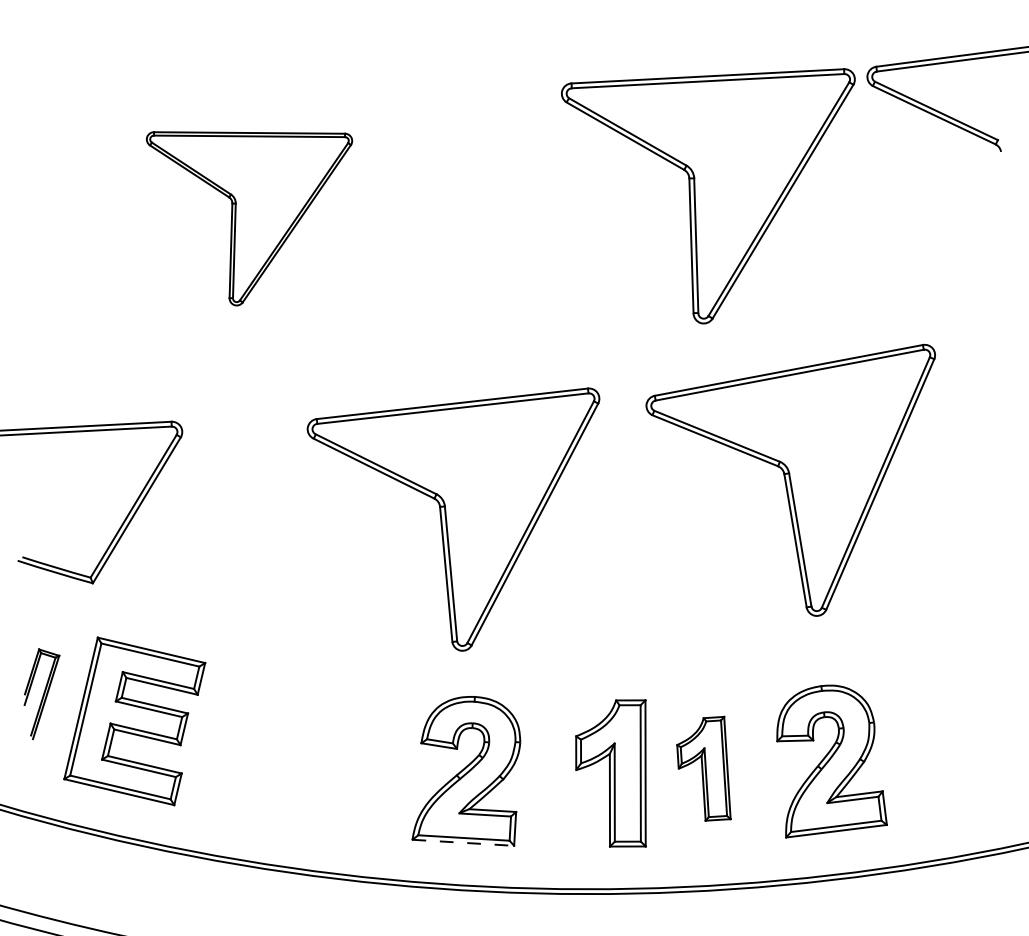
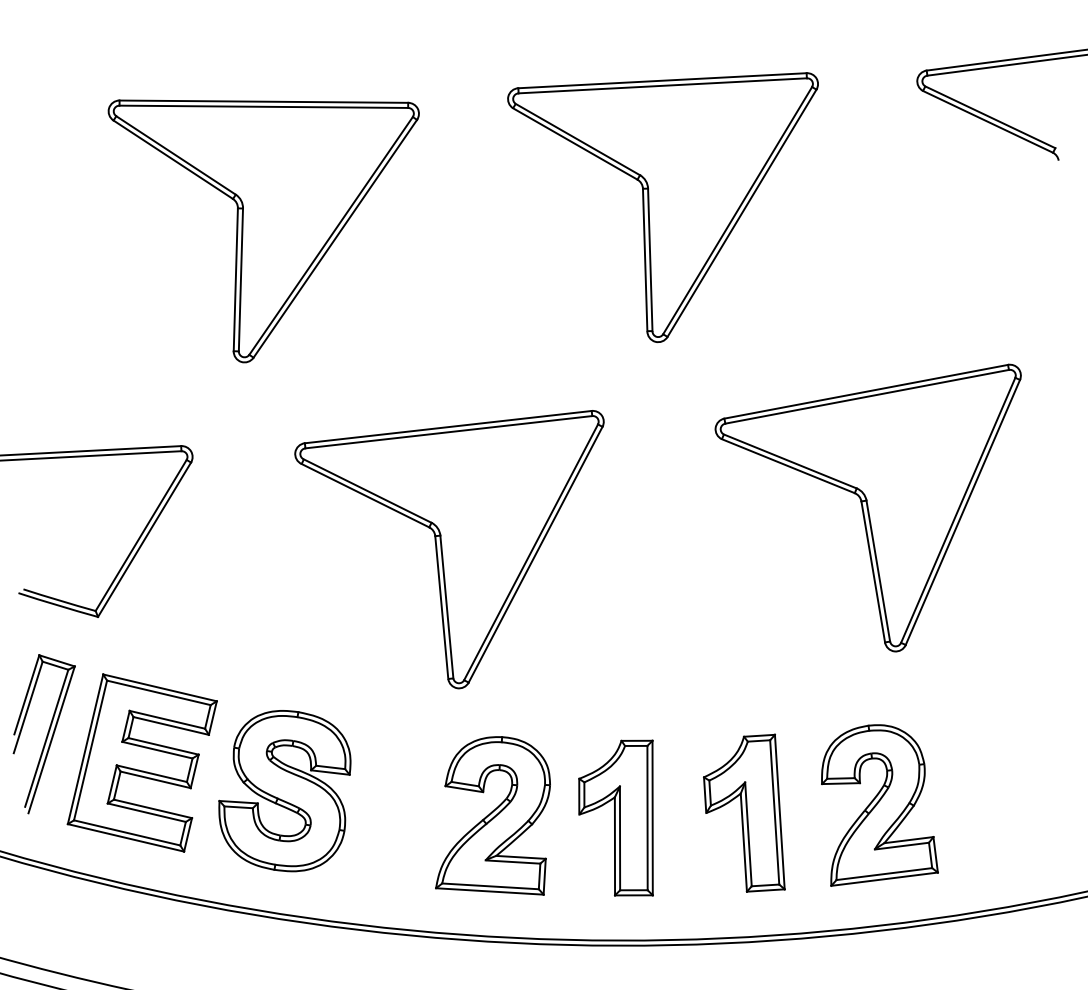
part: (707, 196) -> (662, 207), moved
part: (249, 218) -> (263, 231), size x1.43
part: (790, 479) -> (867, 507), moved
part: (453, 519) -> (449, 549), moved
part: (41, 694) -> (43, 734), size x1.67
part: (269, 748) -> (284, 791), added
part: (704, 768) -> (744, 812), size x1.43
part: (610, 772) -> (615, 817), moved
line: (462, 842) -> (489, 891), dashed -> solid

